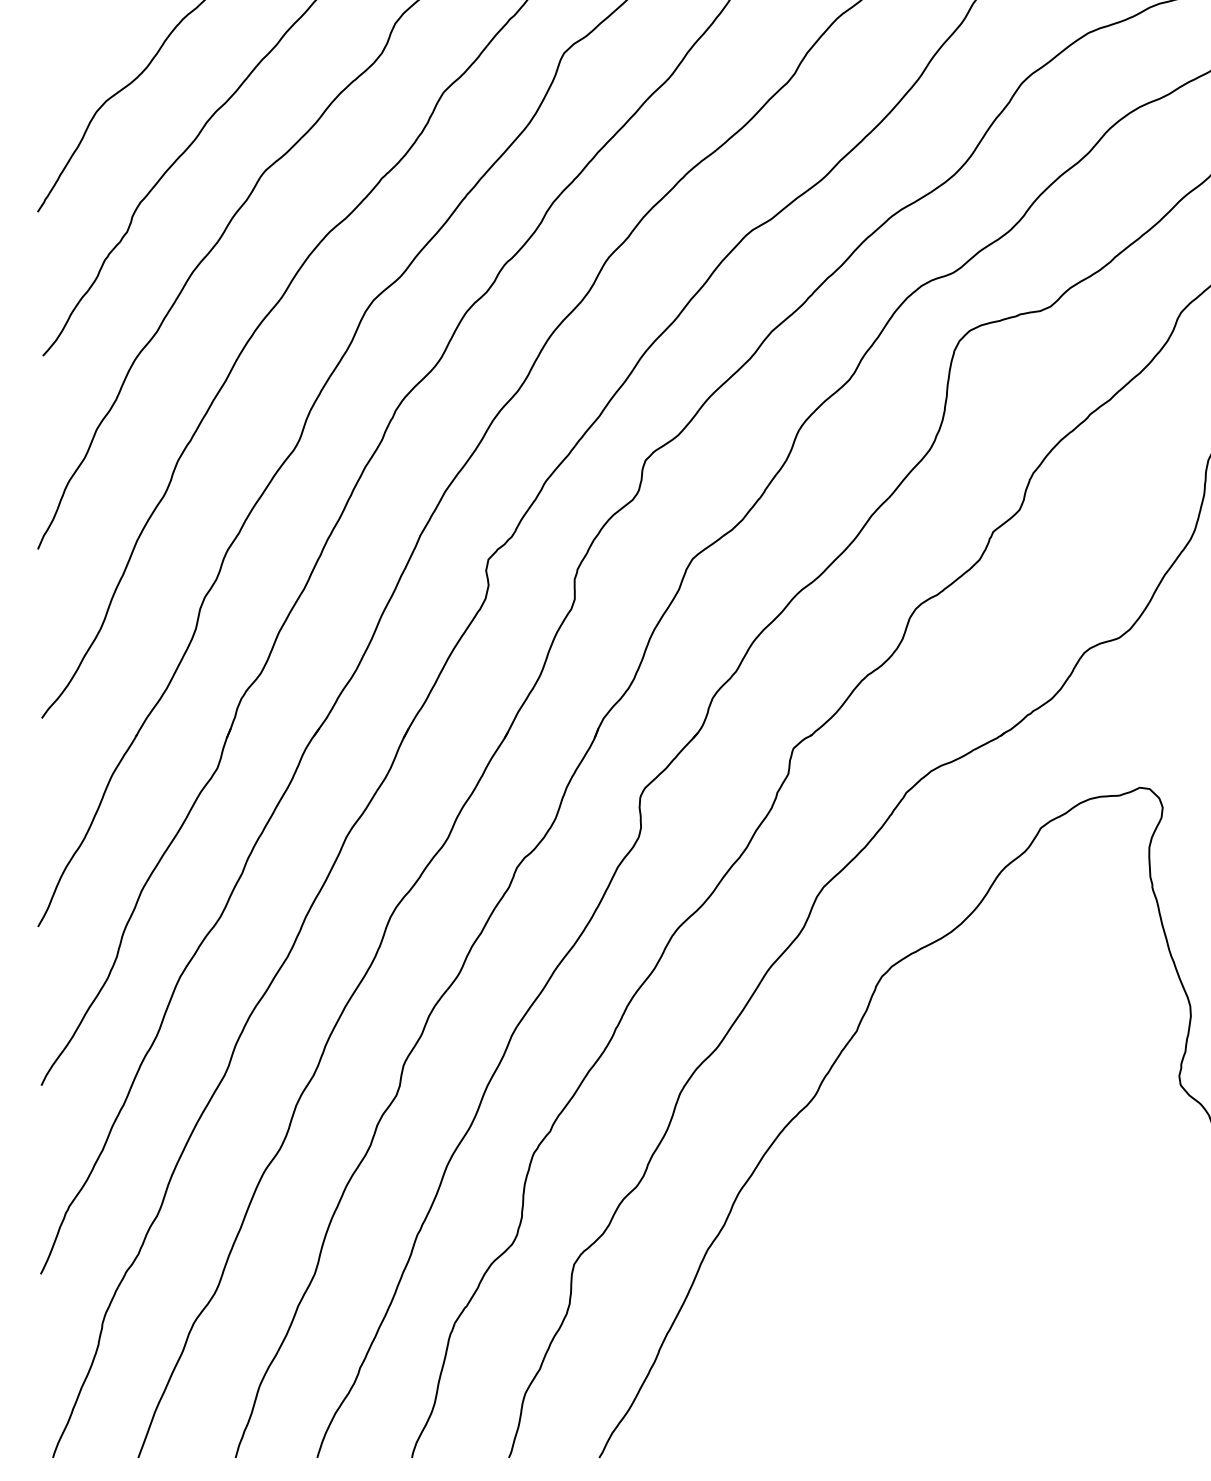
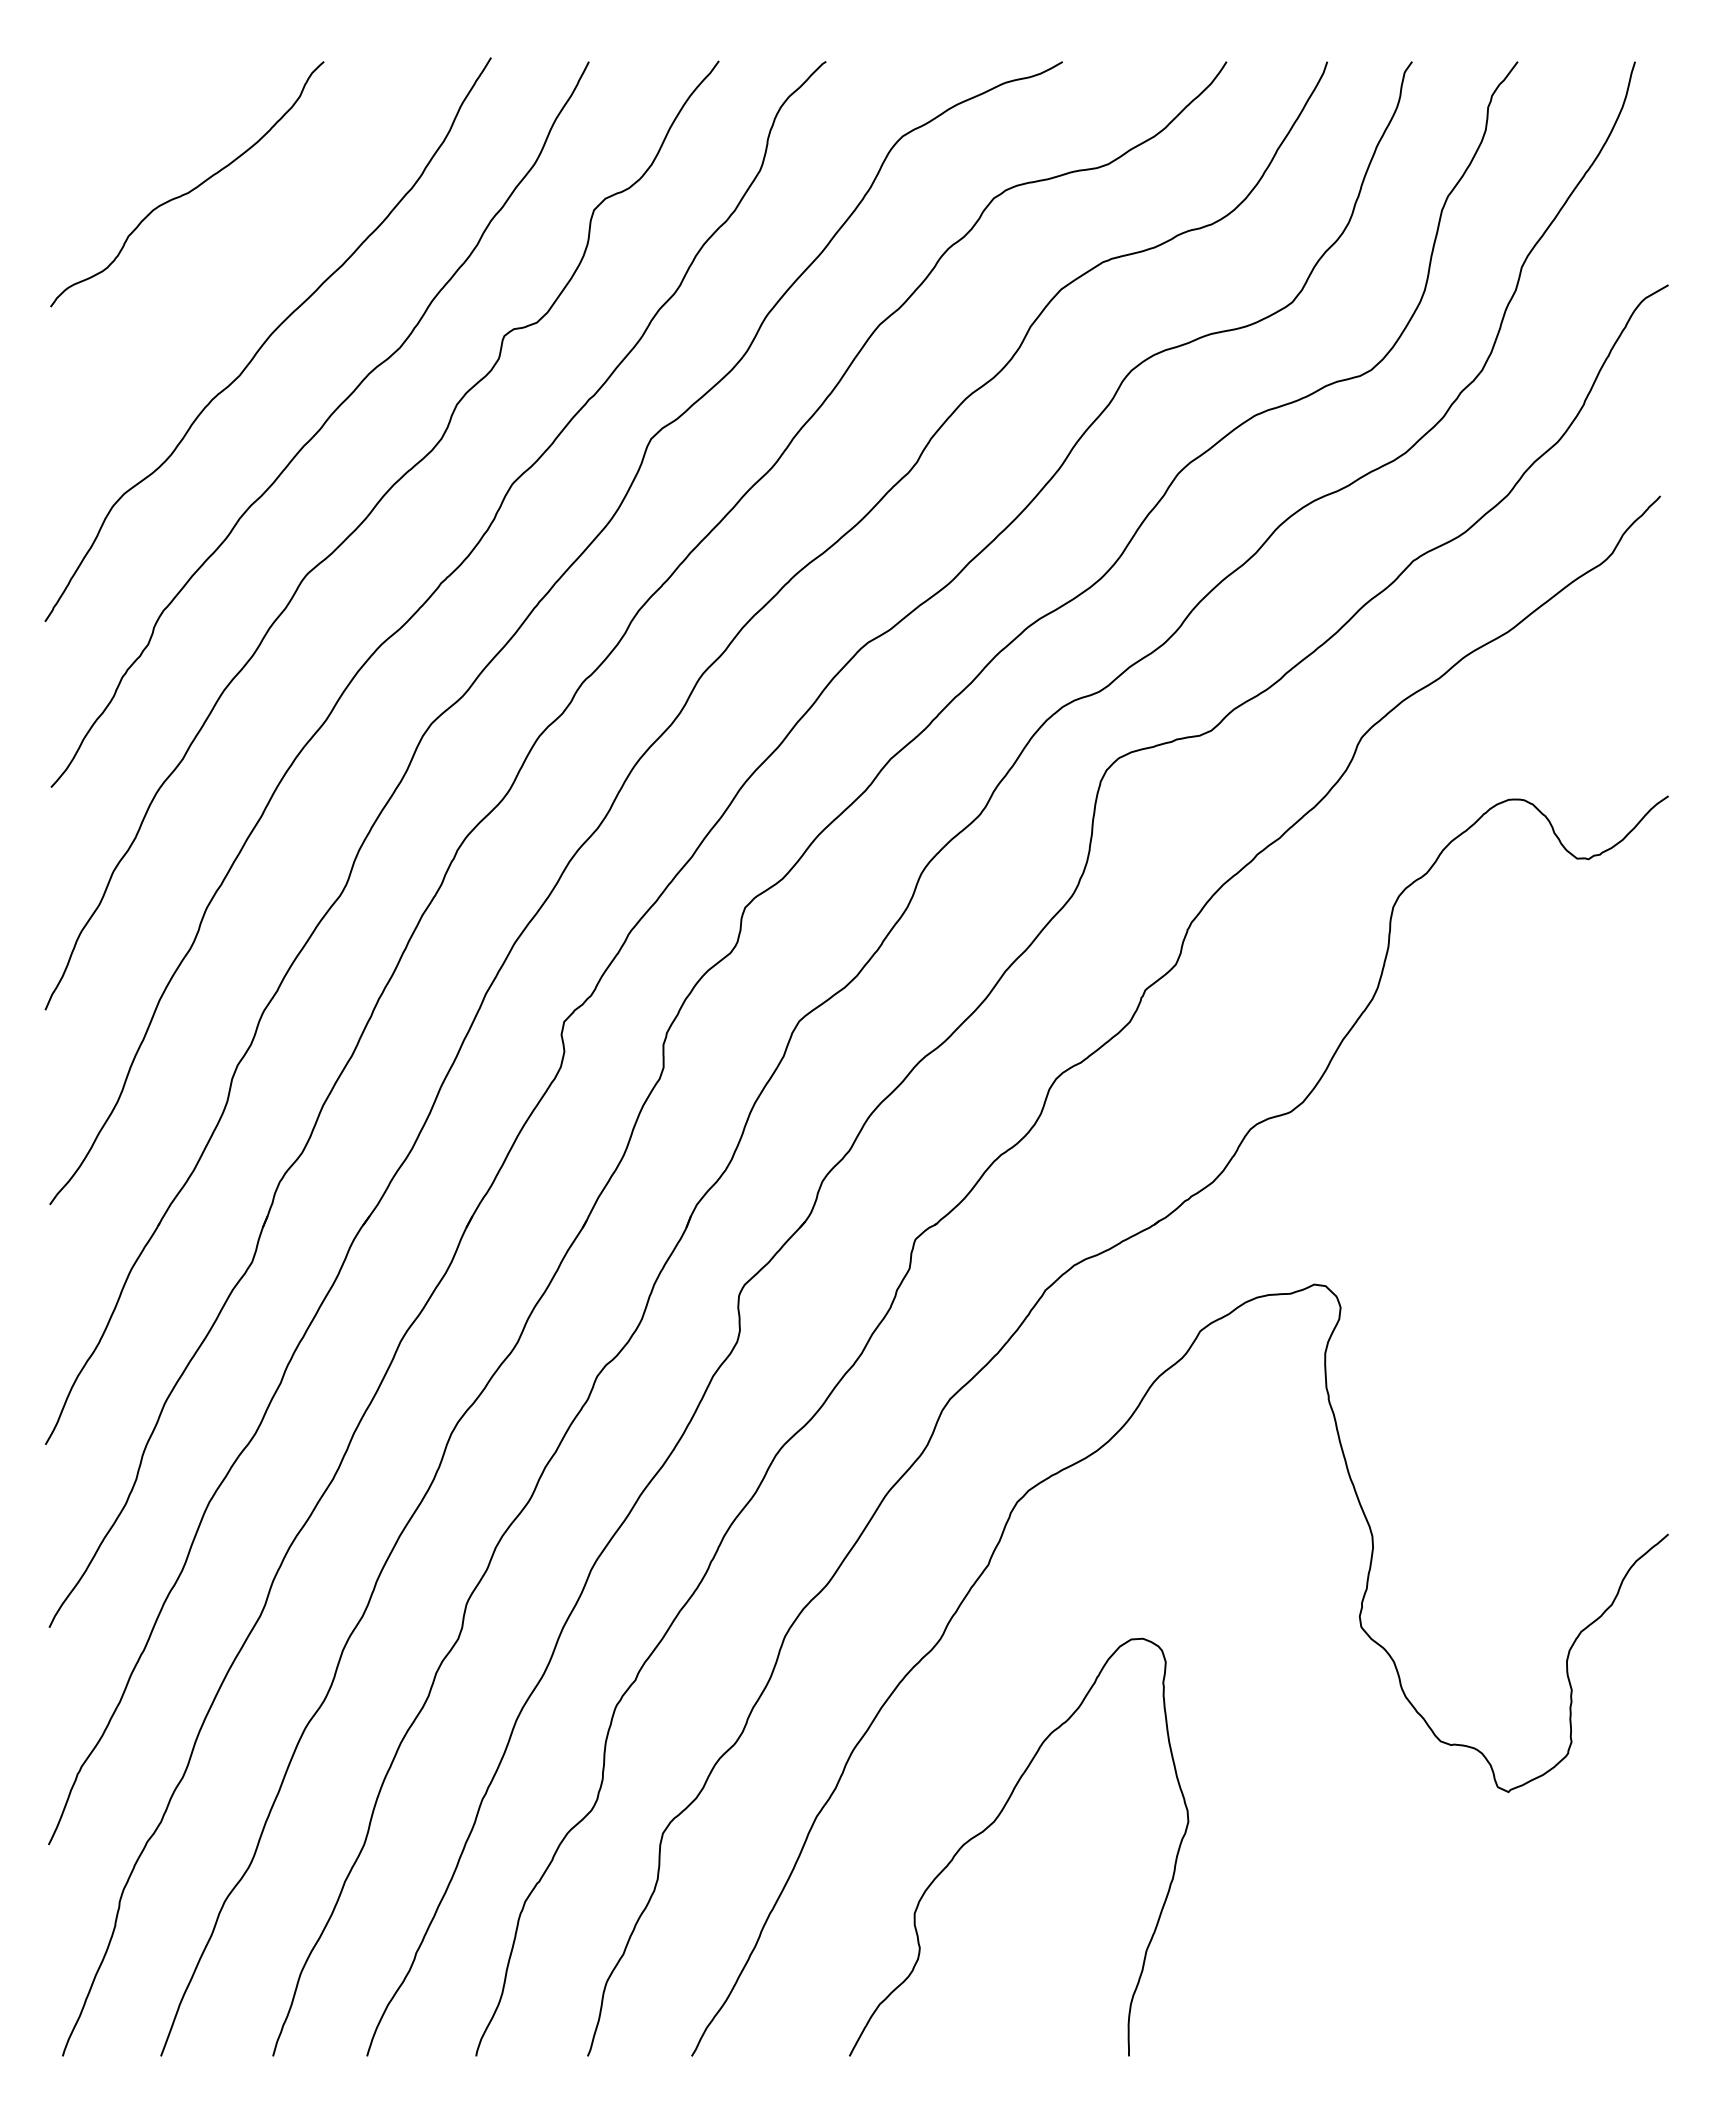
curve: (863, 1253) -> (995, 1821), added

